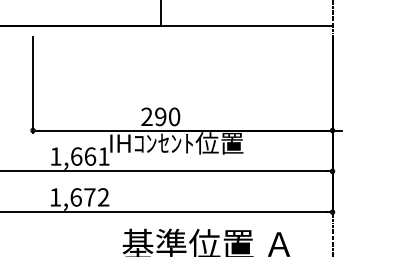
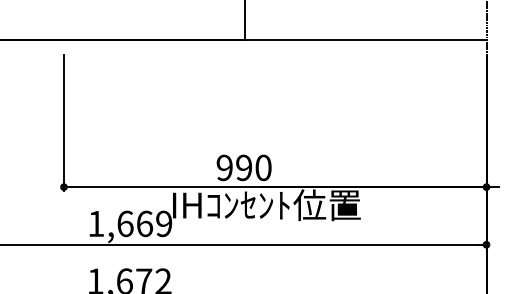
text: (146, 117) -> (224, 168), 290 -> 990
text: (103, 156) -> (163, 223), 1,661 -> 1,669

